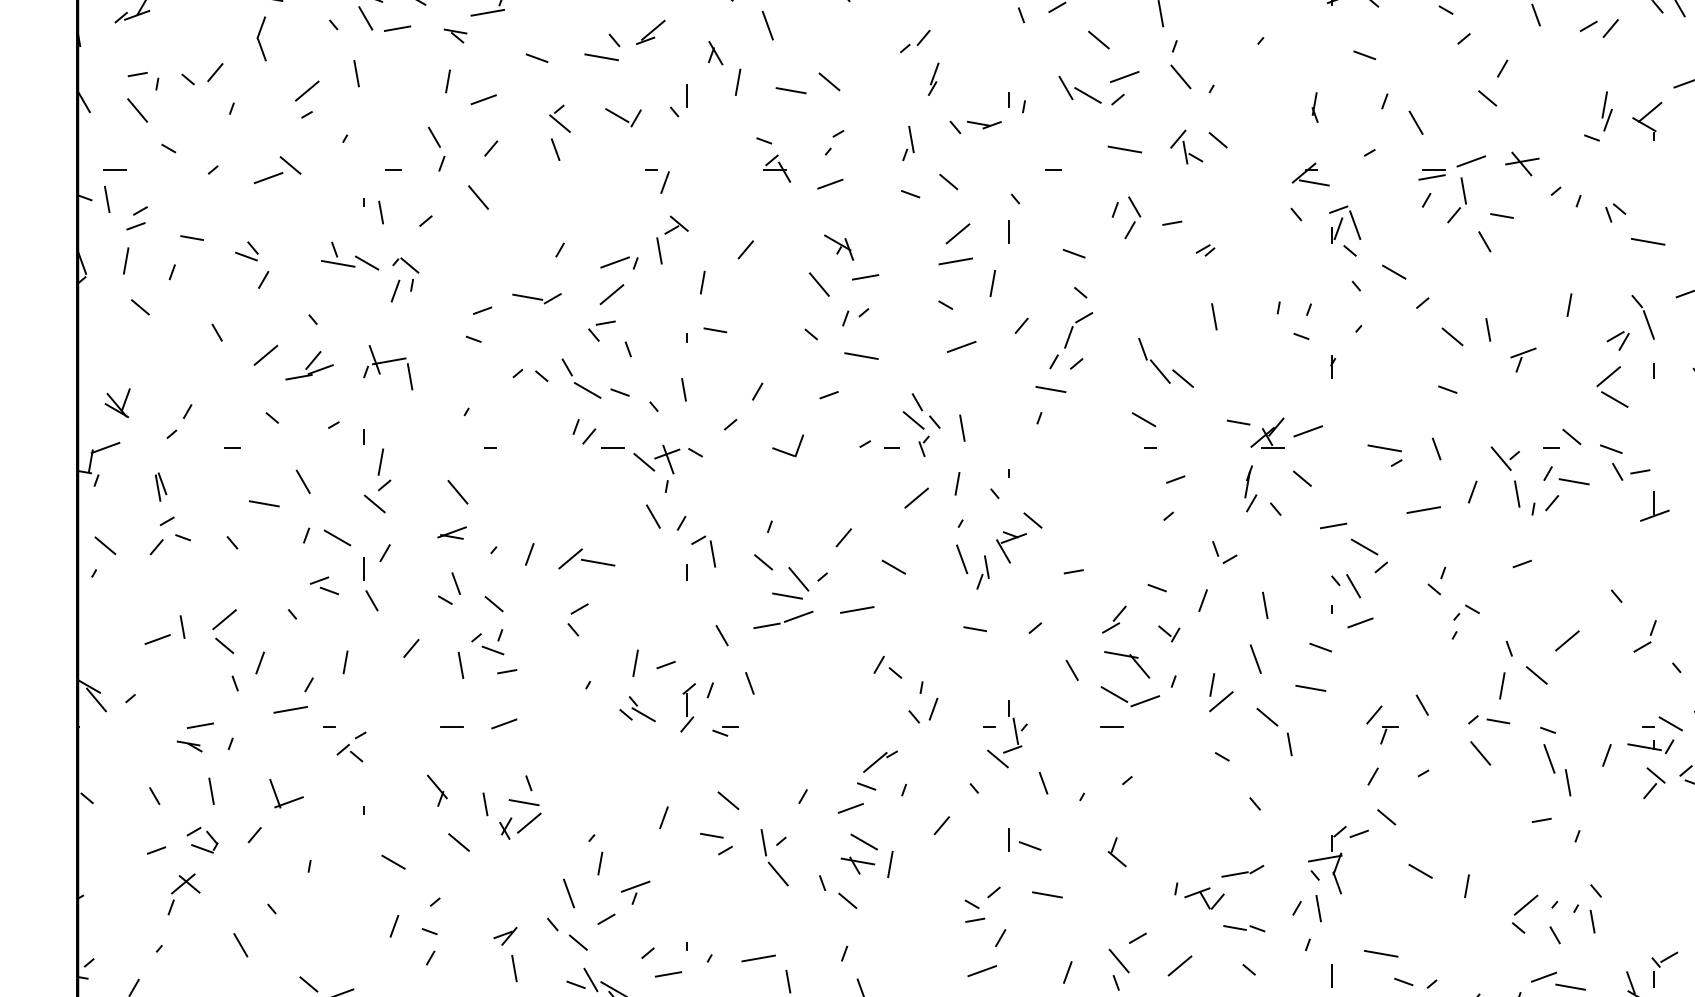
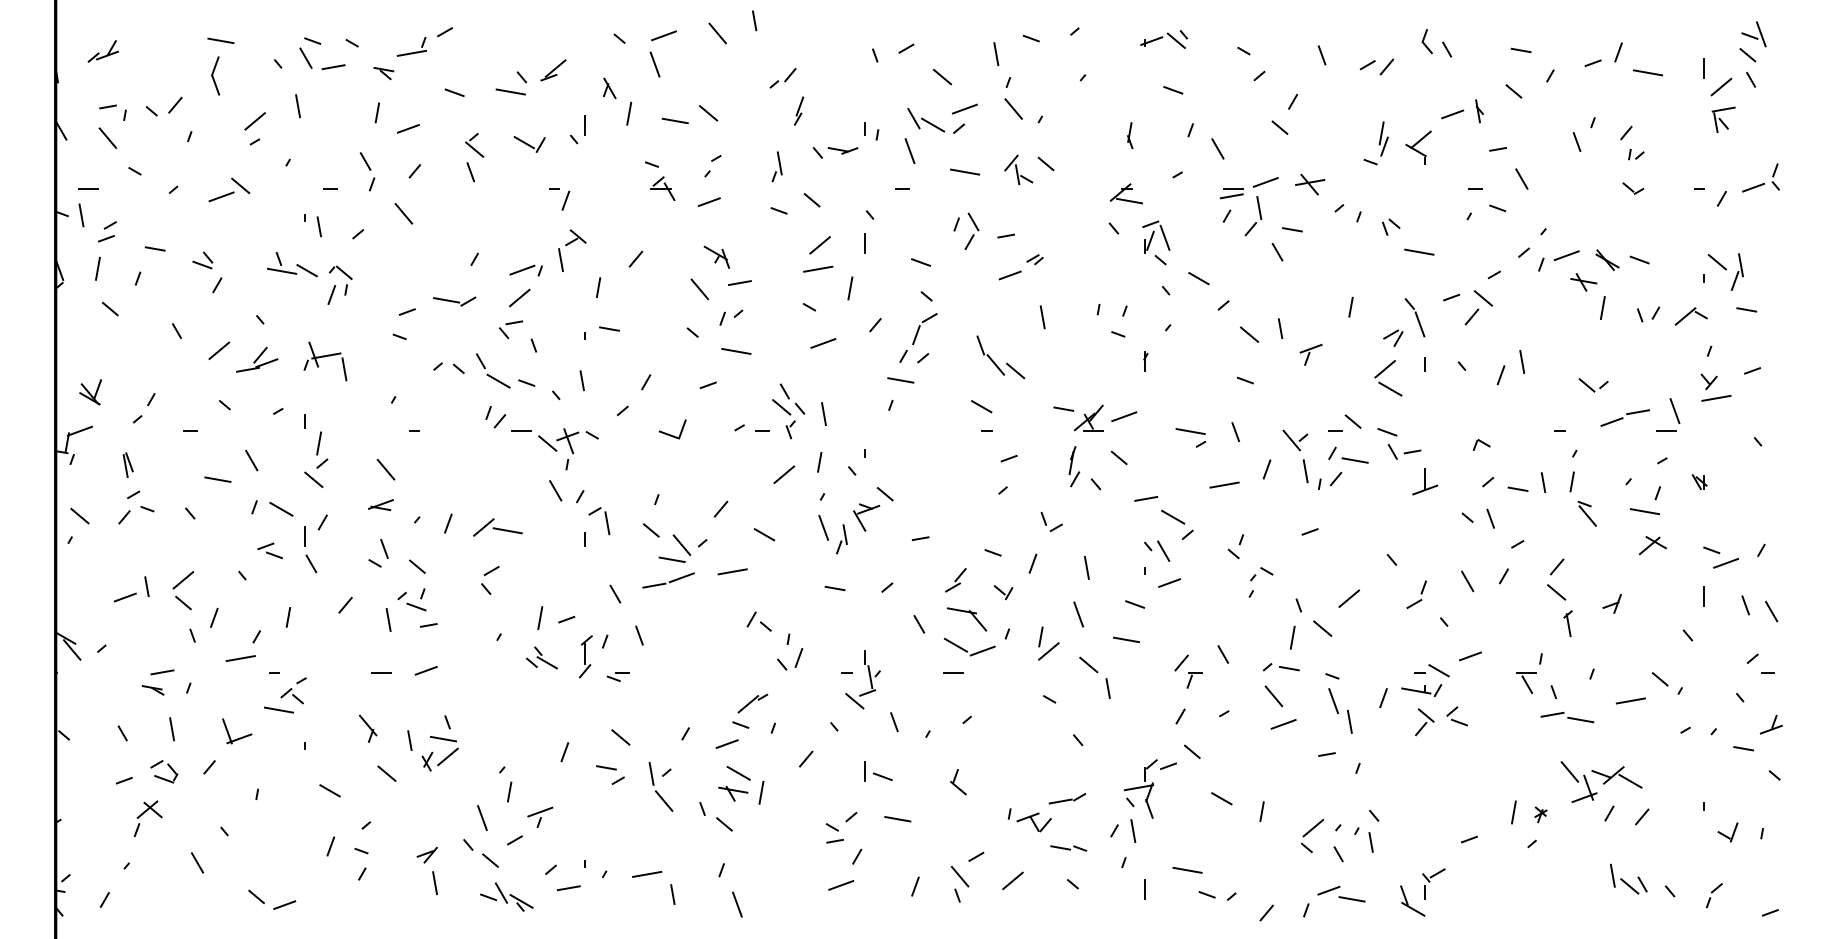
line: (1060, 125) -> (909, 151), added
line: (1176, 268) -> (1009, 275), added
line: (334, 768) -> (278, 709), added
line: (1491, 785) -> (1283, 724), added

